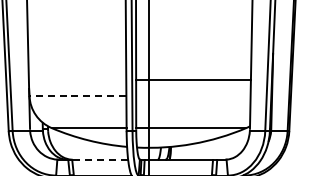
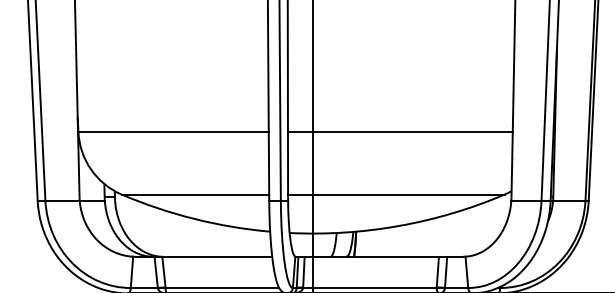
line: (193, 80) -> (400, 132), moved
line: (77, 96) -> (172, 132), dashed -> solid
line: (100, 159) -> (217, 256), dashed -> solid

